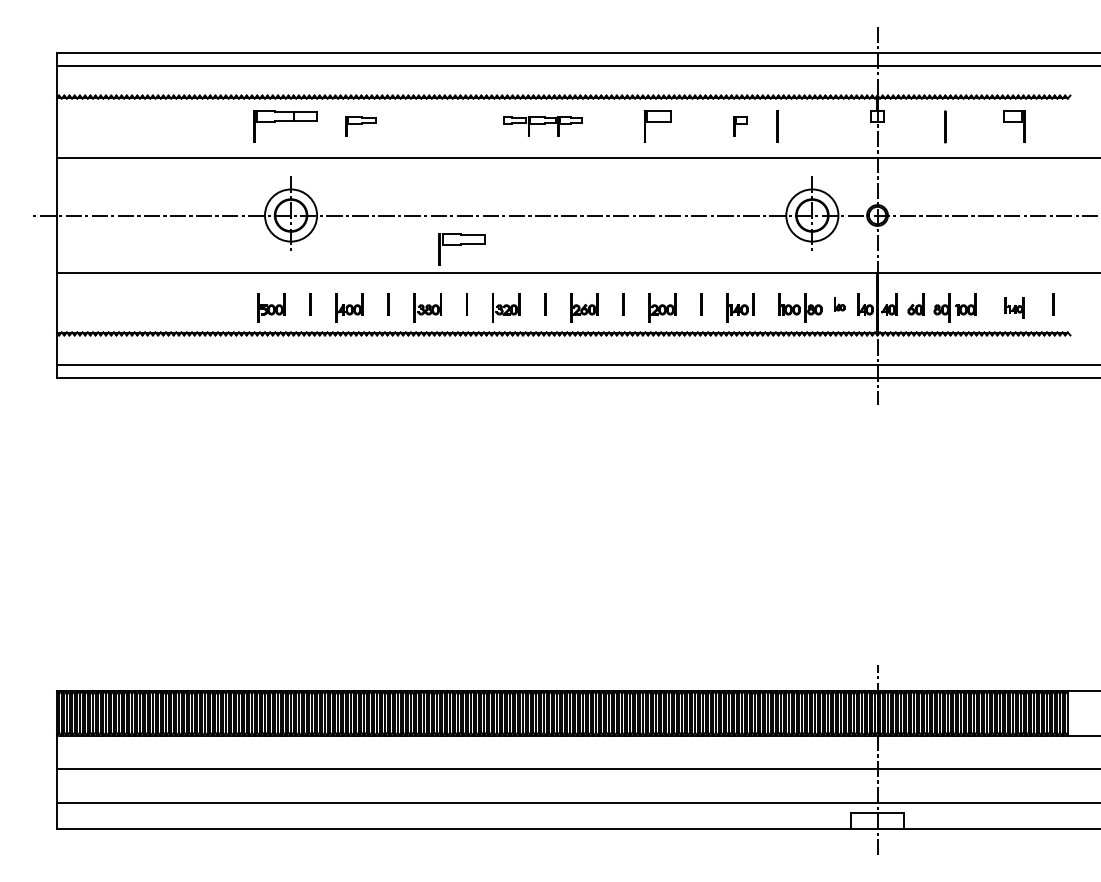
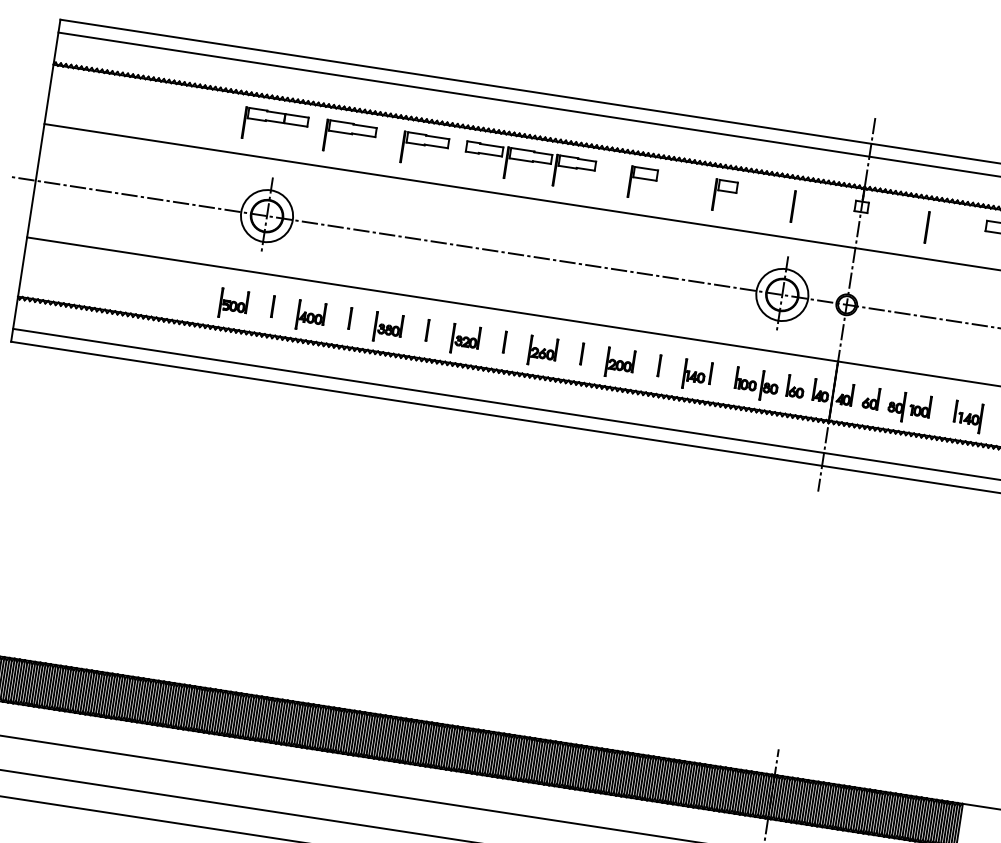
part: (360, 126) -> (349, 138), size x1.67
part: (542, 126) -> (529, 166), size x1.67
part: (740, 126) -> (724, 196), size x1.67
line: (777, 126) -> (792, 206), moved
part: (461, 249) -> (424, 150), moved
part: (839, 304) -> (795, 387), size x1.67
part: (1014, 307) -> (968, 416), size x1.43

